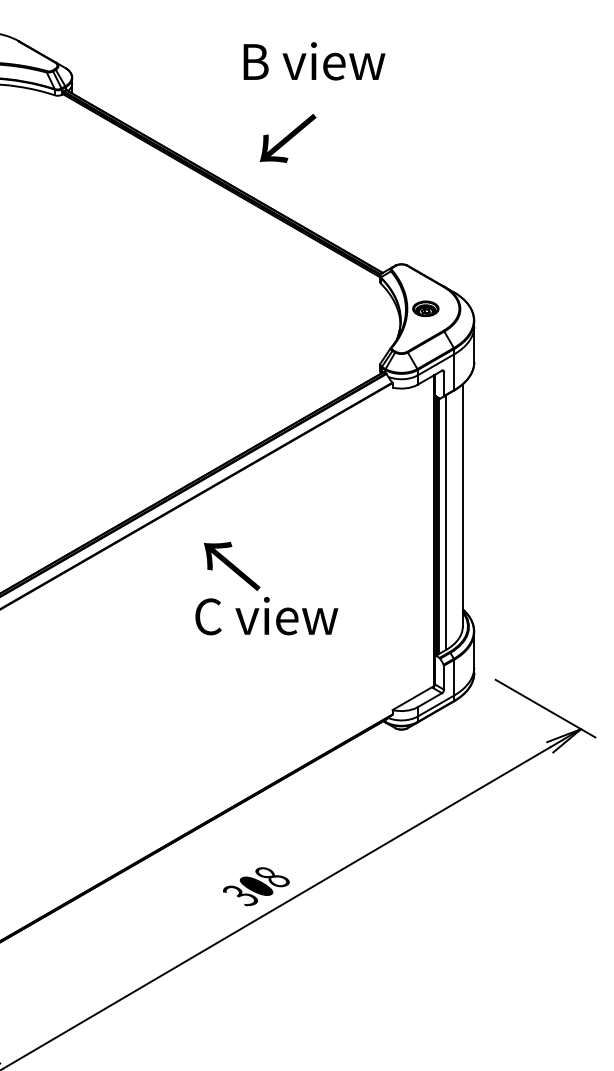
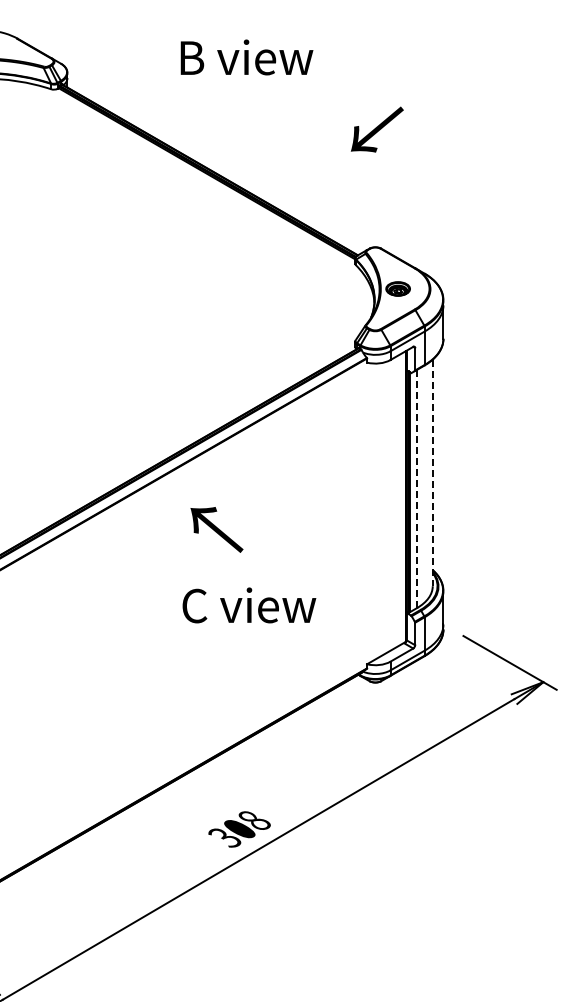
text: (313, 61) -> (246, 57), moved
text: (287, 138) -> (376, 129), moved
line: (462, 506) -> (432, 473), solid -> dashed
line: (446, 523) -> (417, 489), solid -> dashed
text: (266, 616) -> (249, 605), moved

